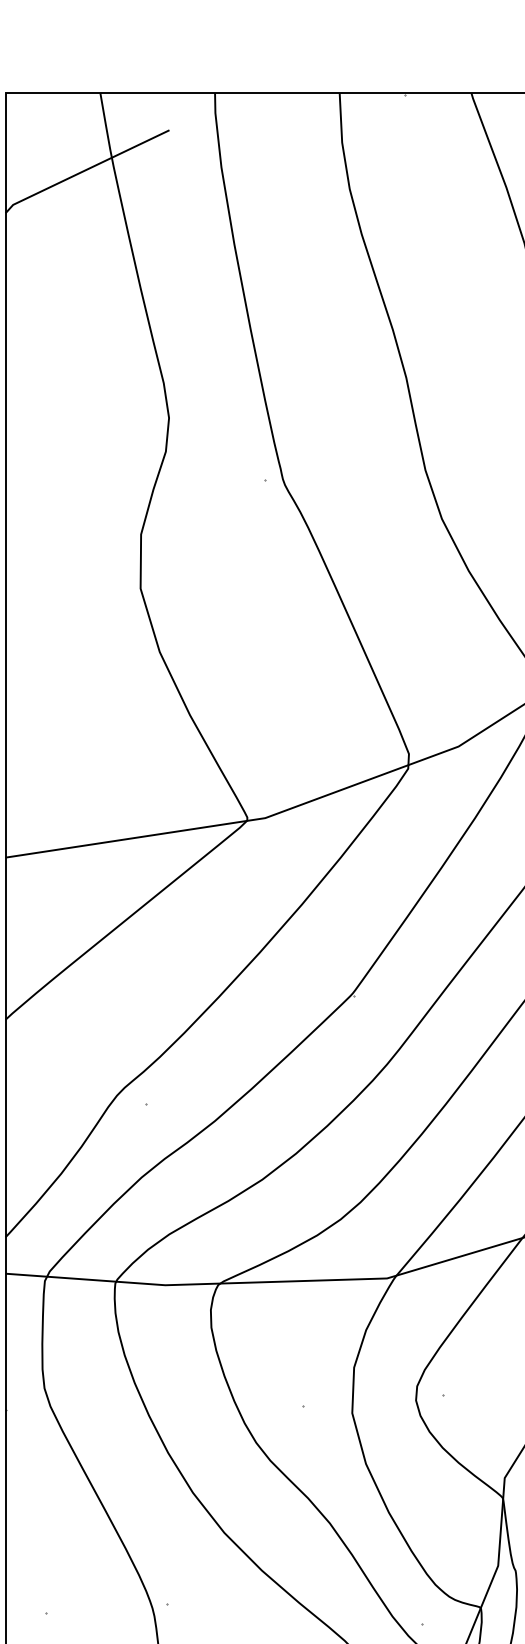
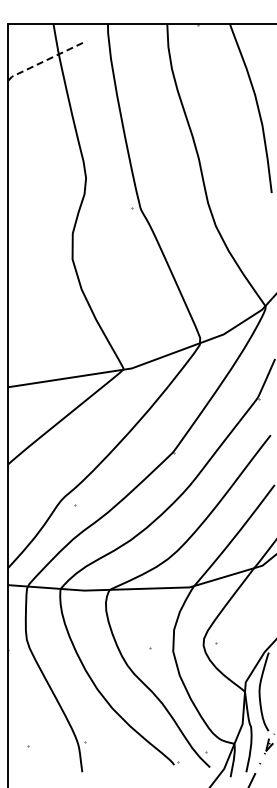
line: (83, 170) -> (45, 60), solid -> dashed

